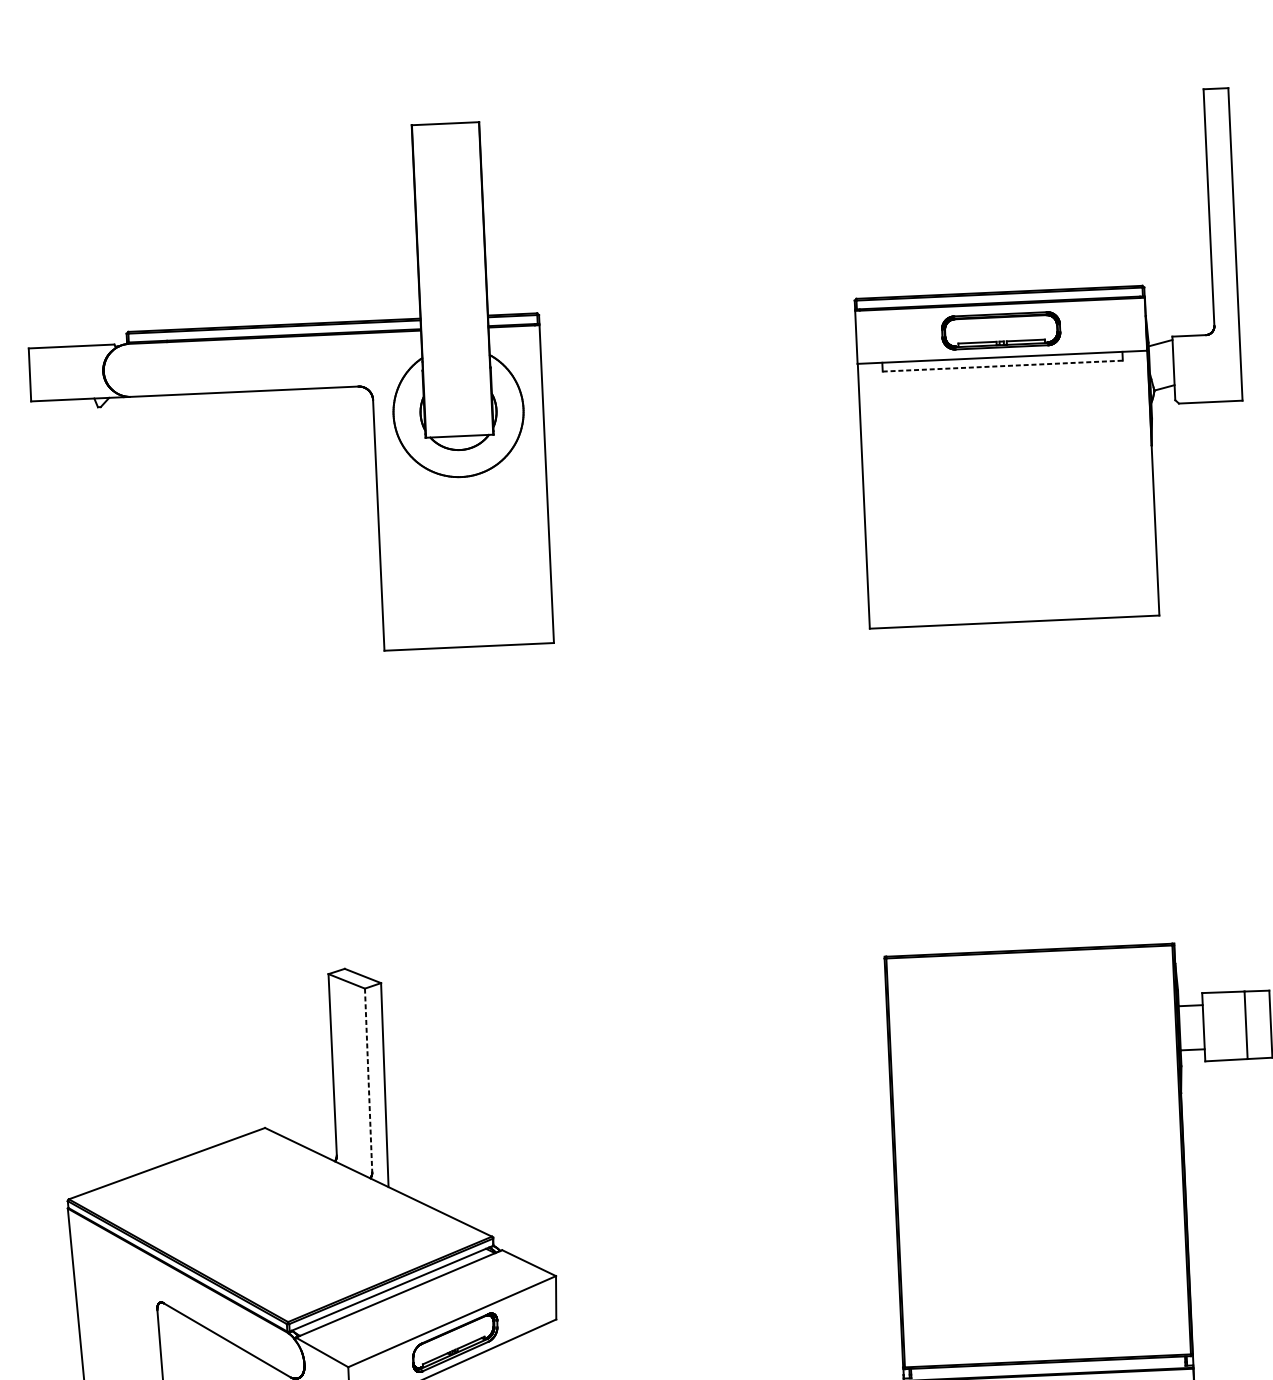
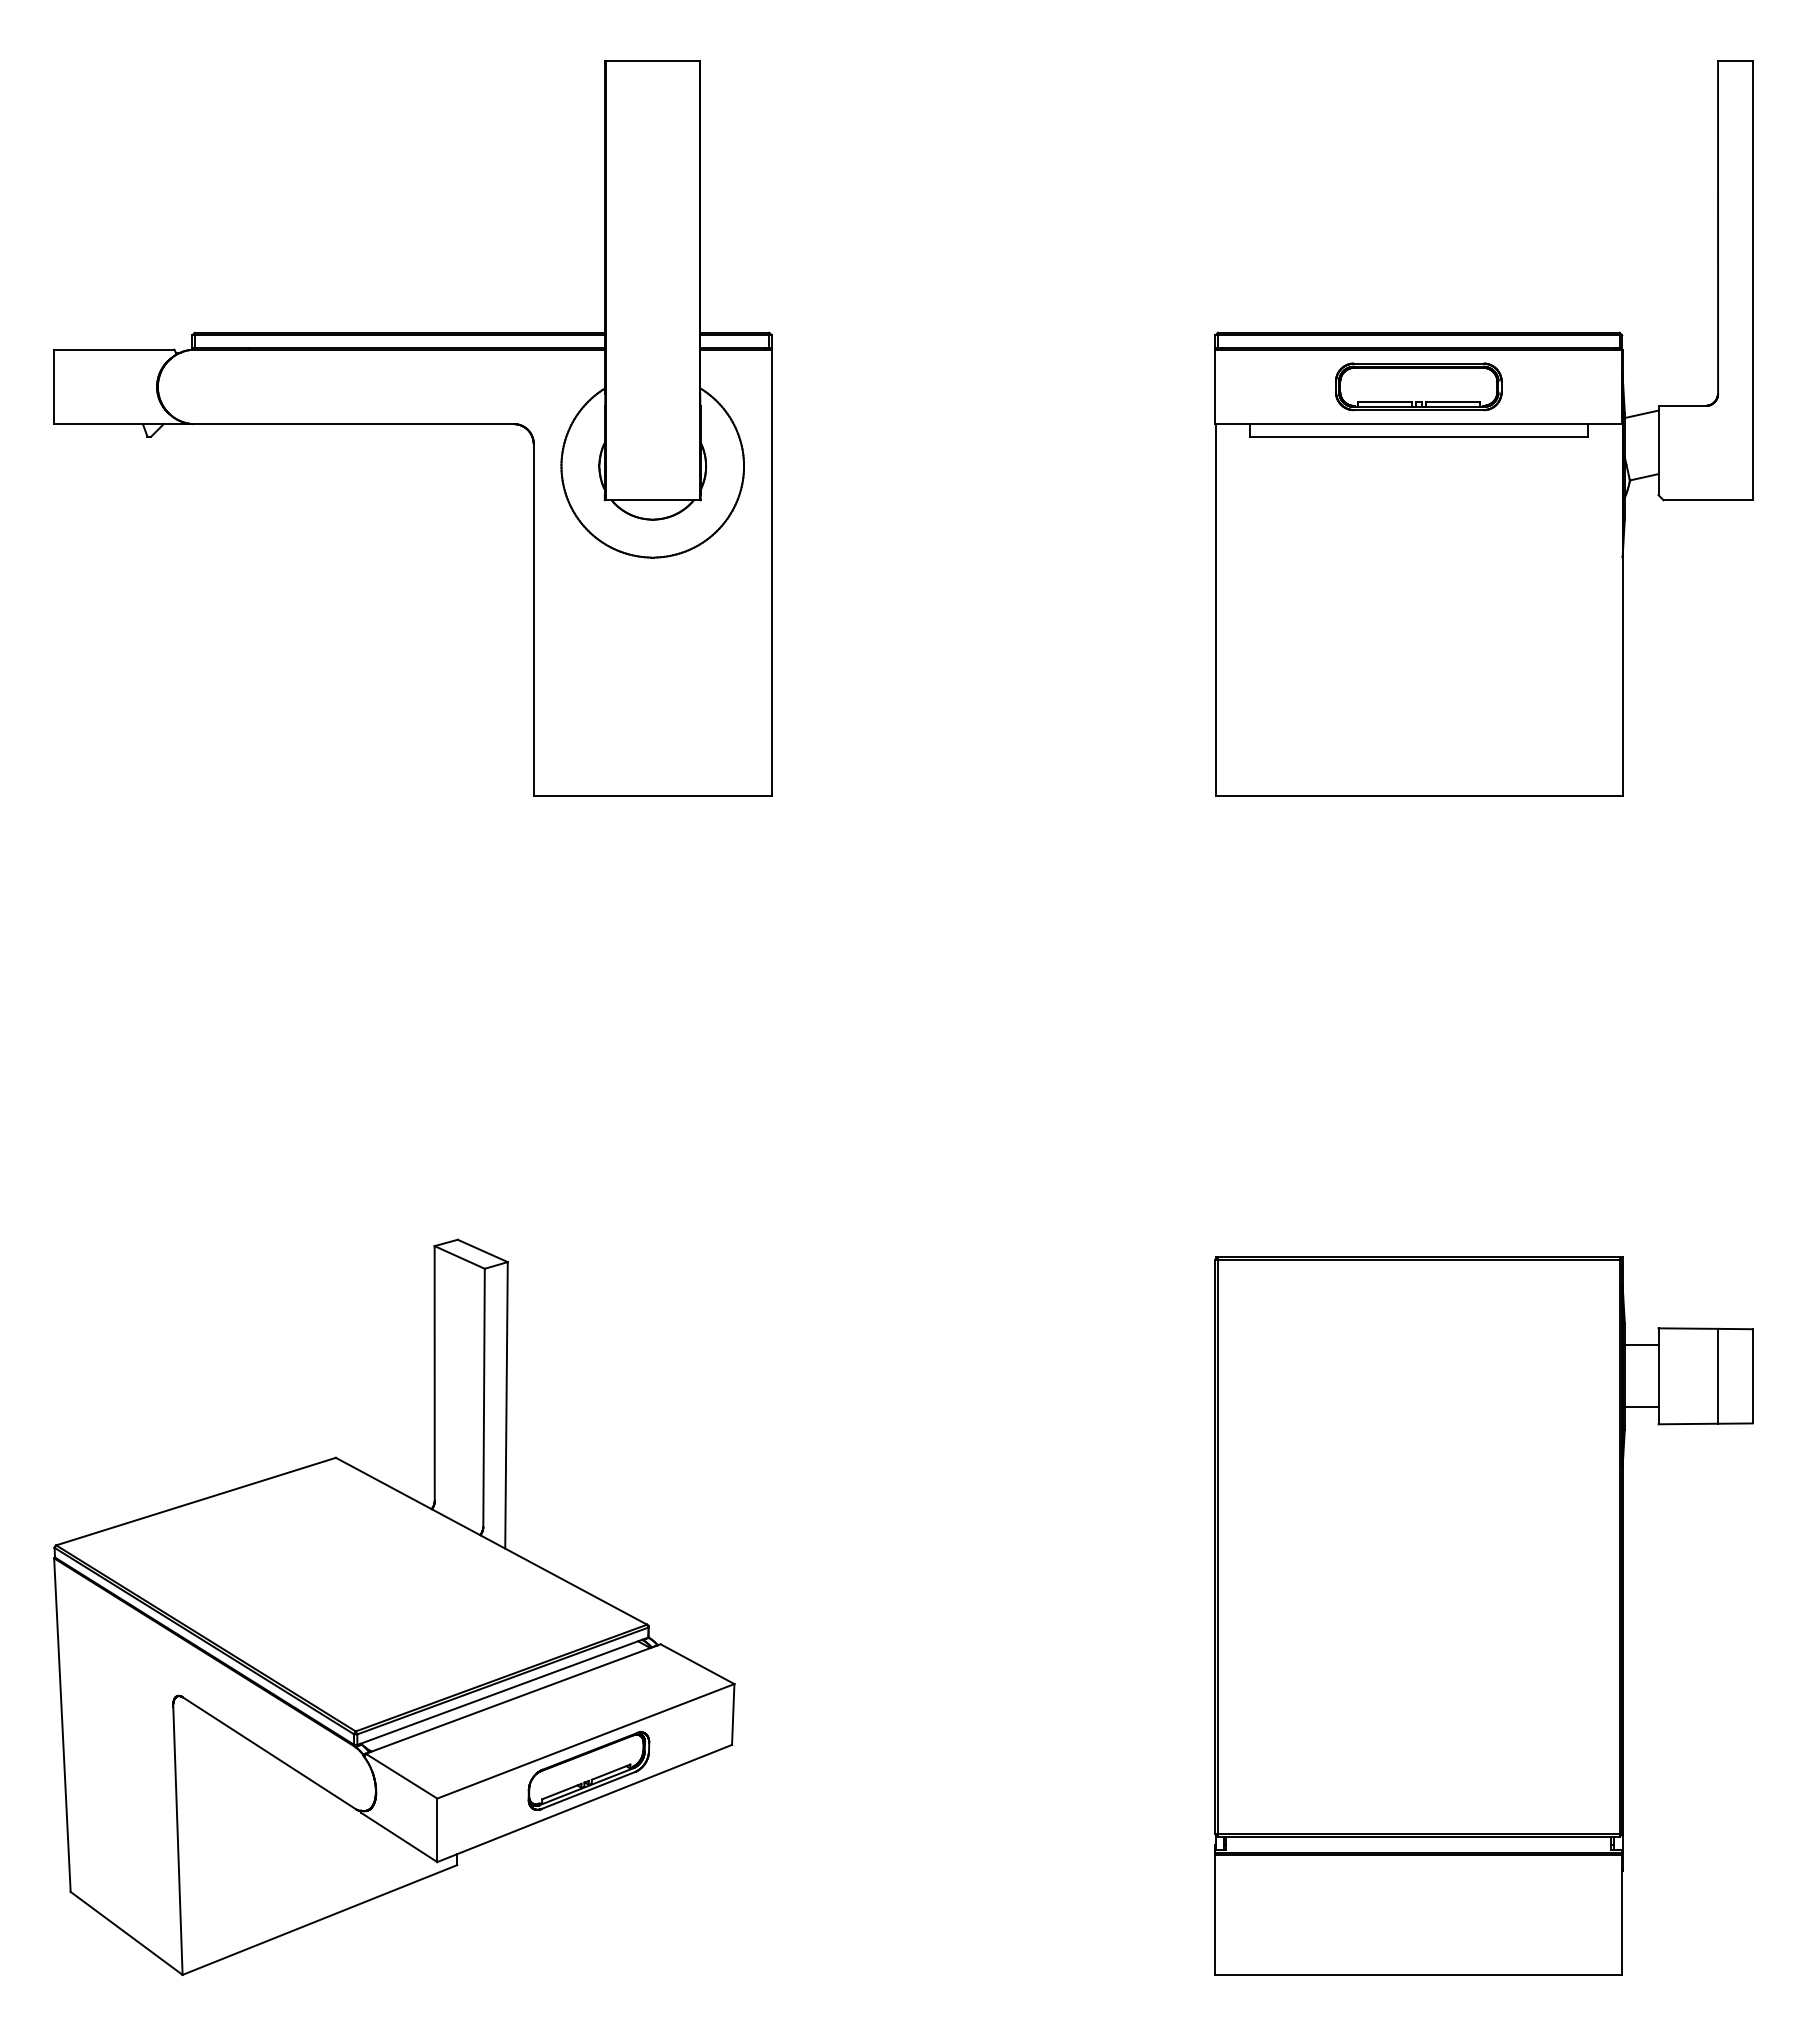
line: (1002, 366) -> (1418, 436), dashed -> solid
line: (368, 1080) -> (484, 1398), dashed -> solid

